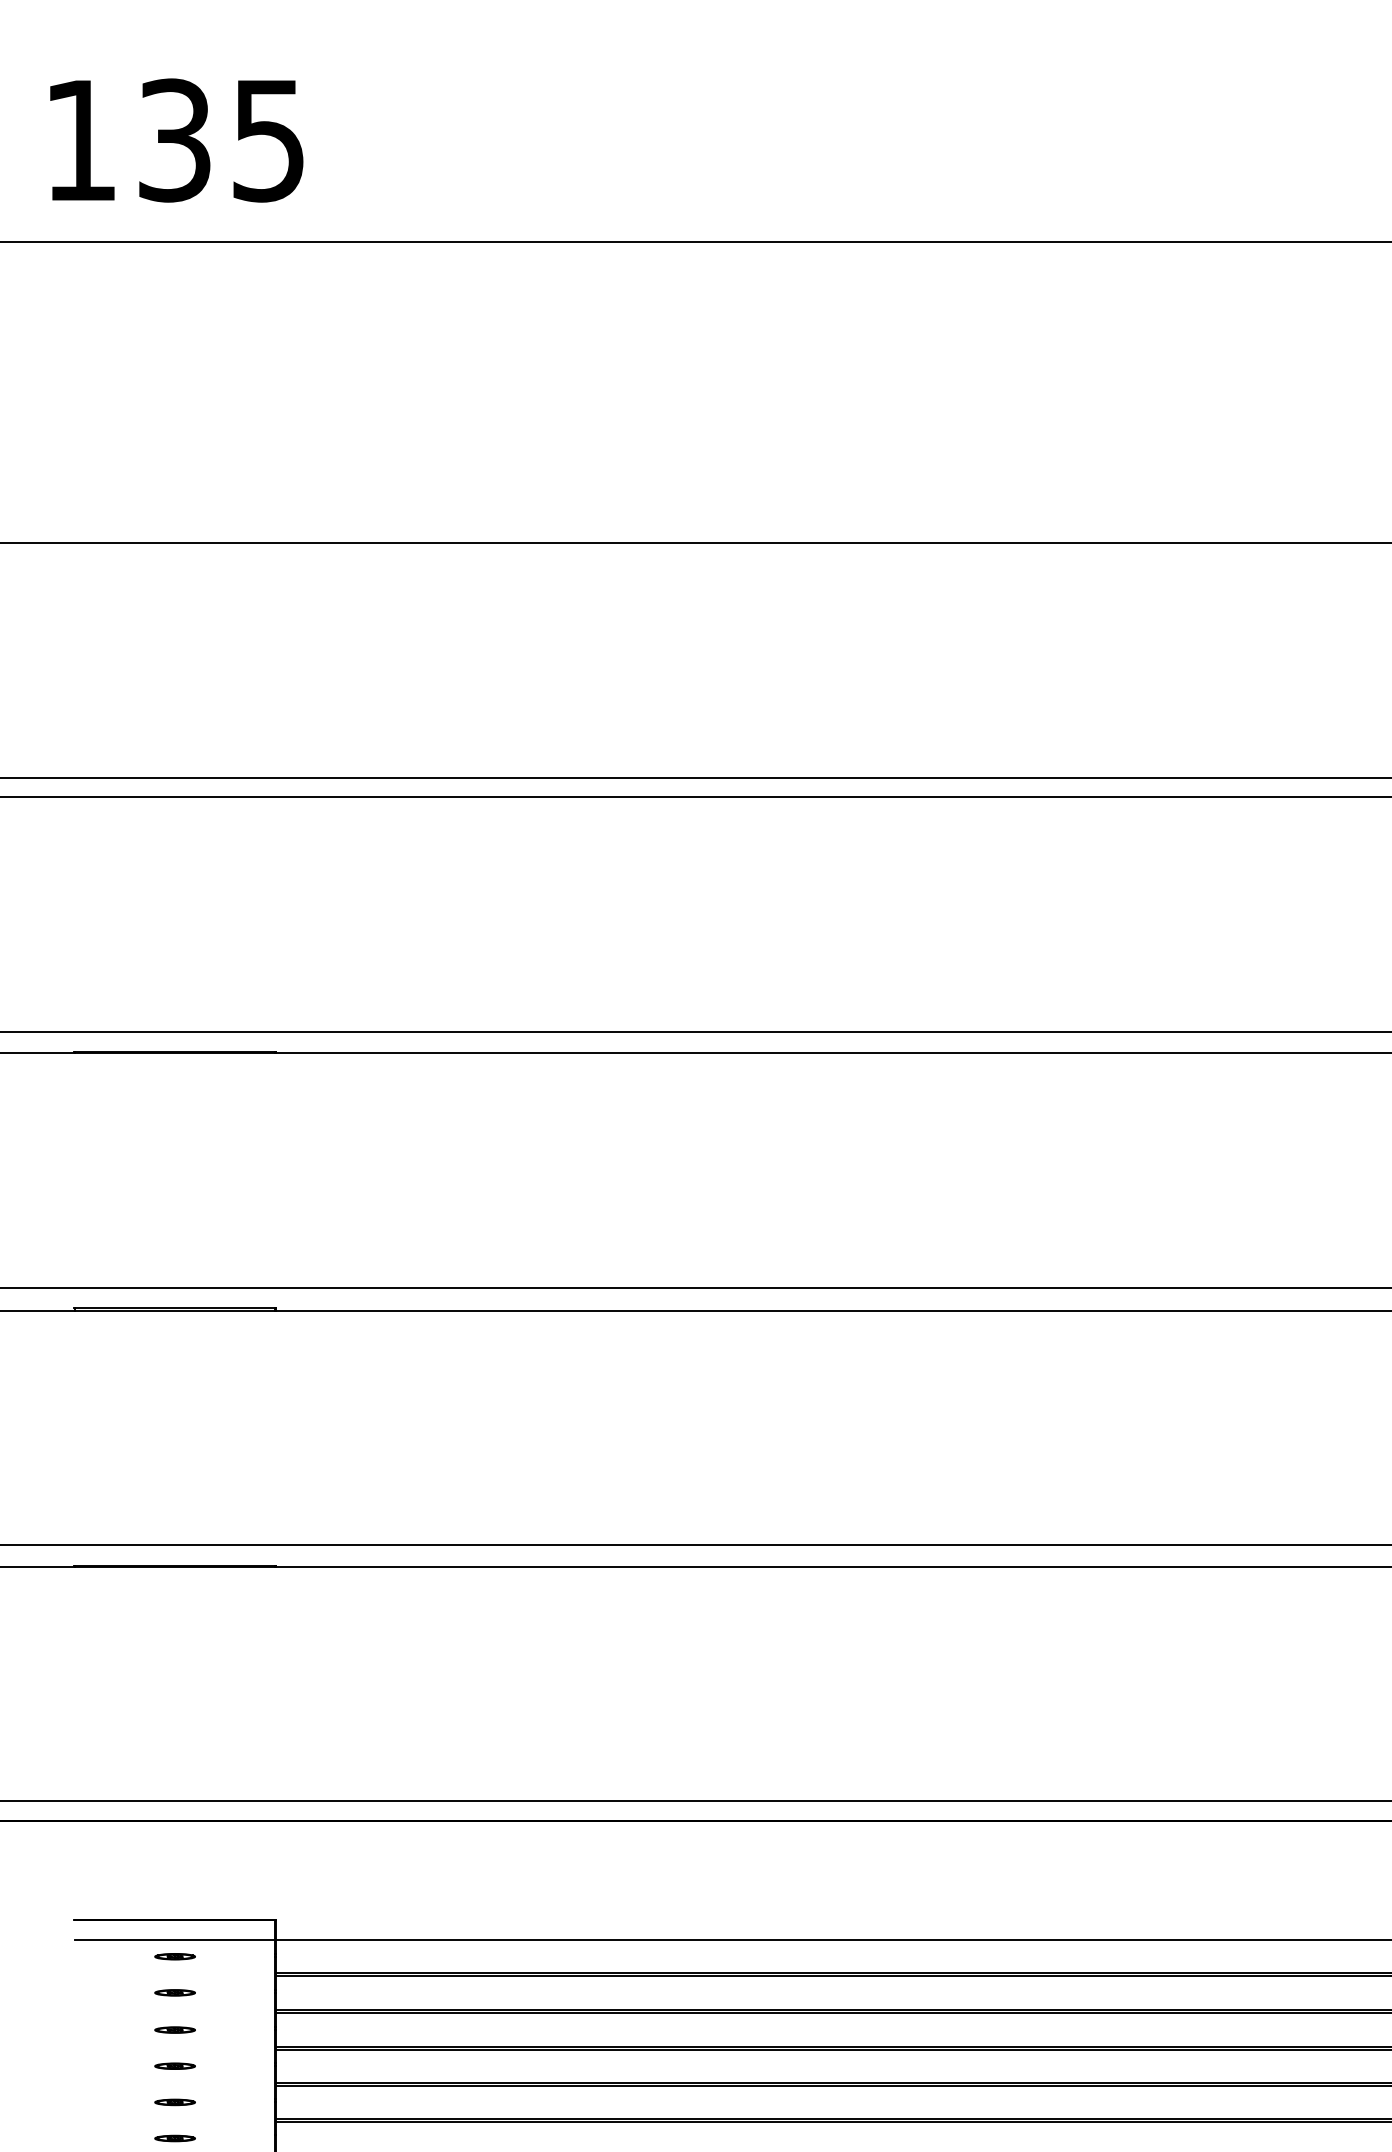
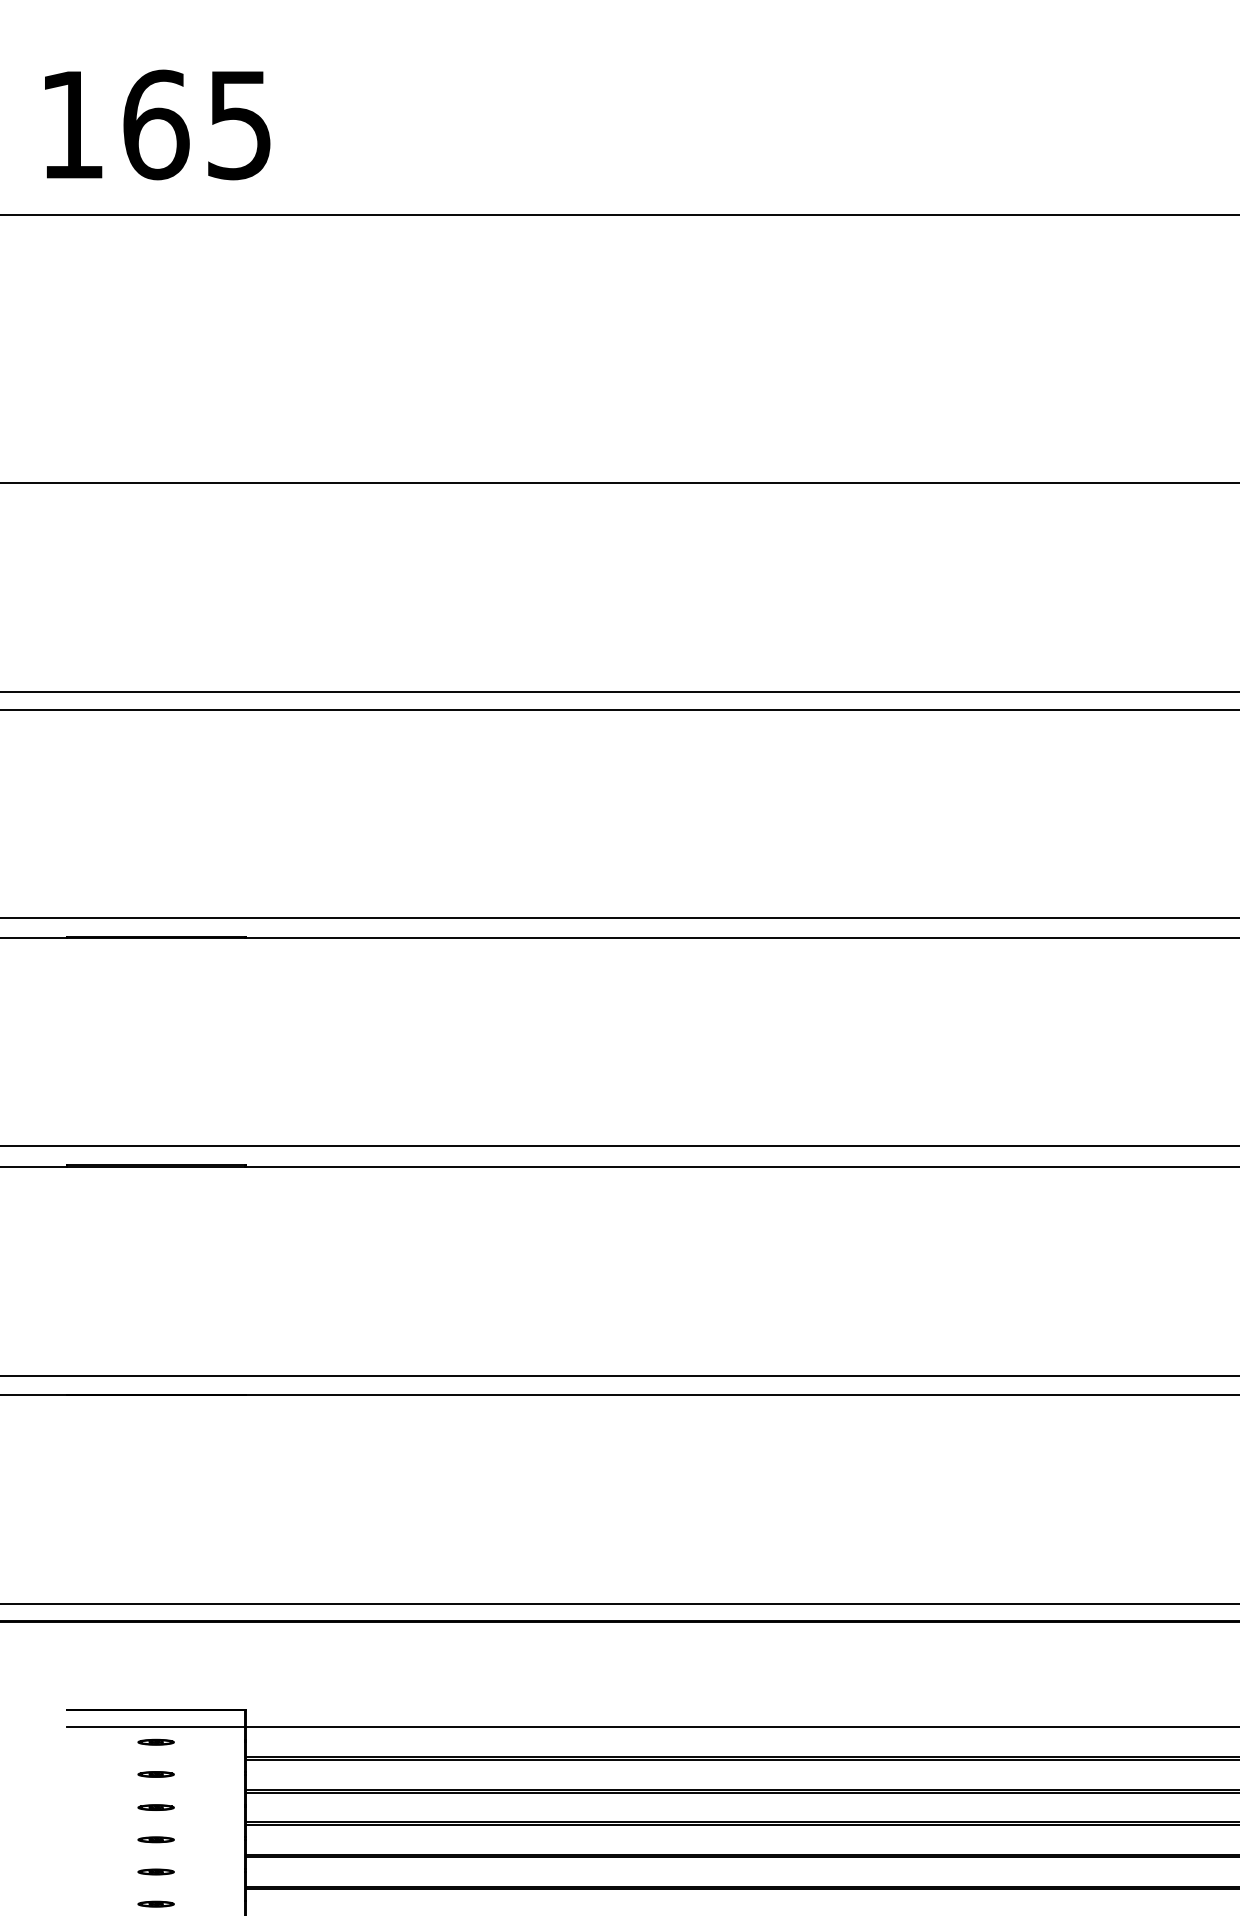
text: (175, 140) -> (156, 124), 135 -> 165

